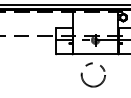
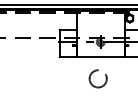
circle: (92, 74) -> (97, 78), size x0.7

